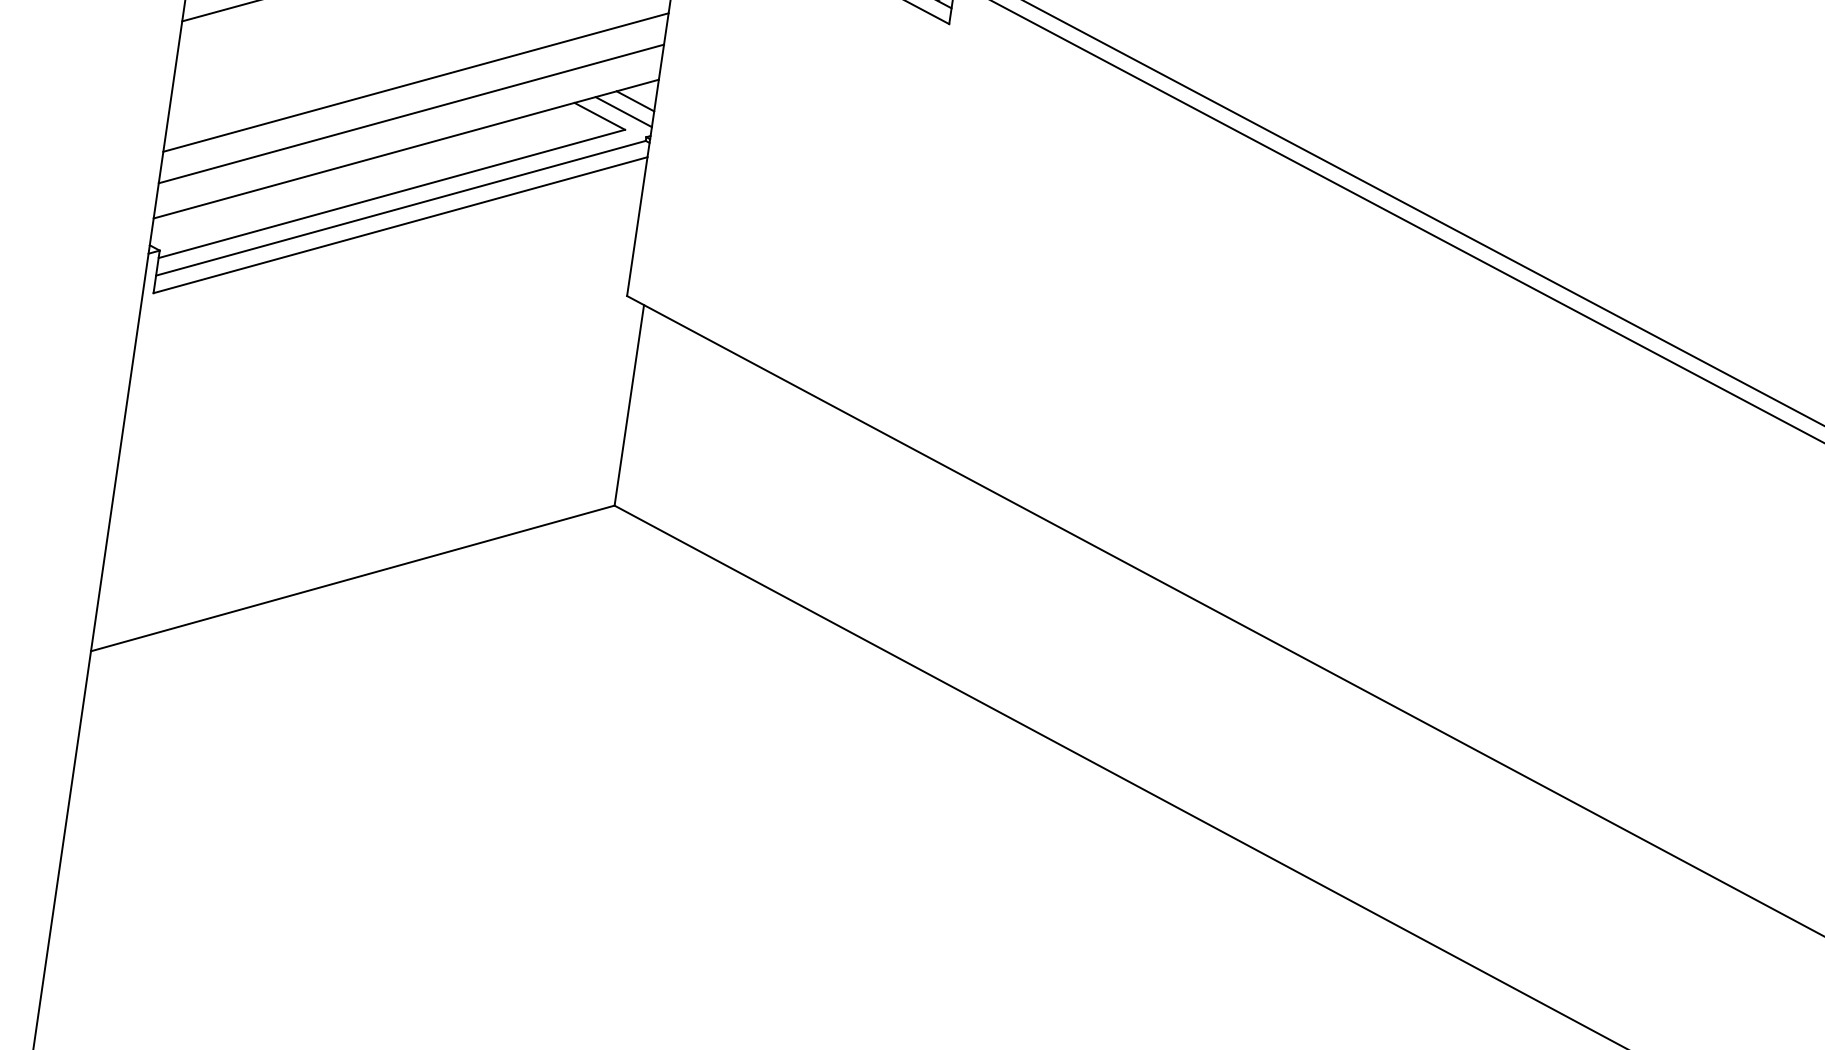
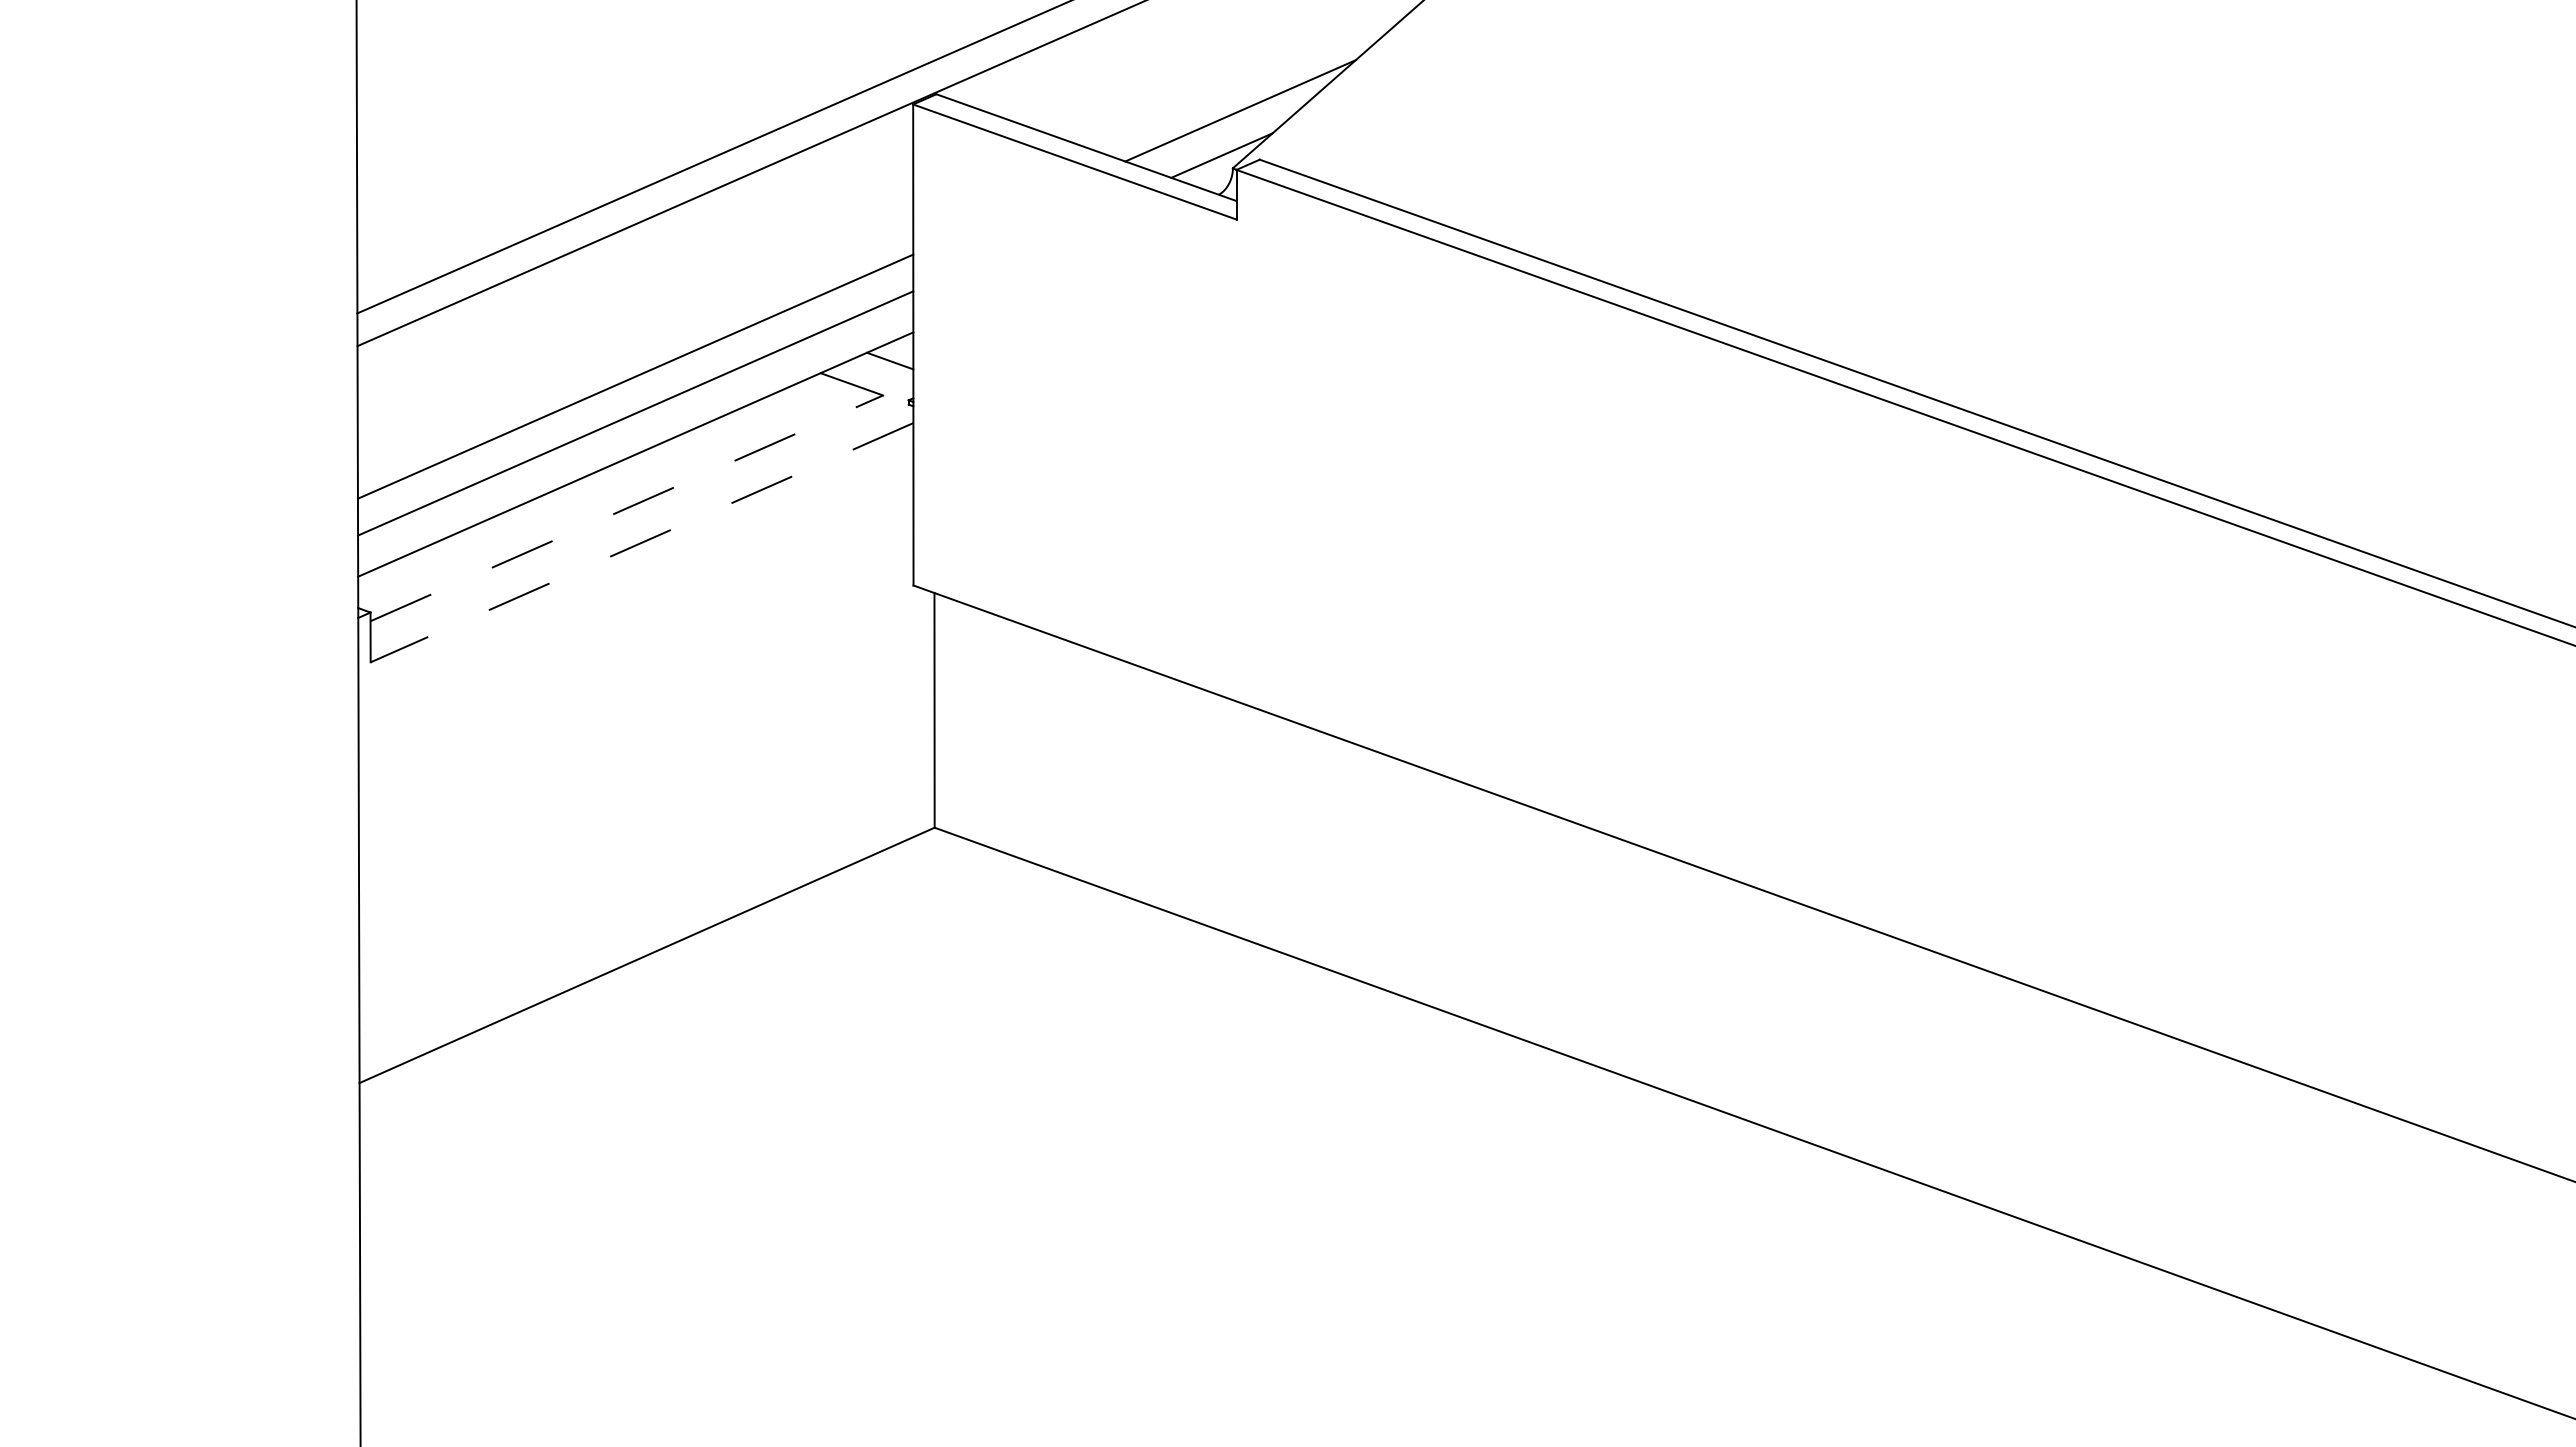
line: (623, 111) -> (878, 374), removed
line: (392, 194) -> (627, 508), solid -> dashed
line: (400, 207) -> (639, 522), removed
line: (400, 225) -> (642, 542), solid -> dashed

